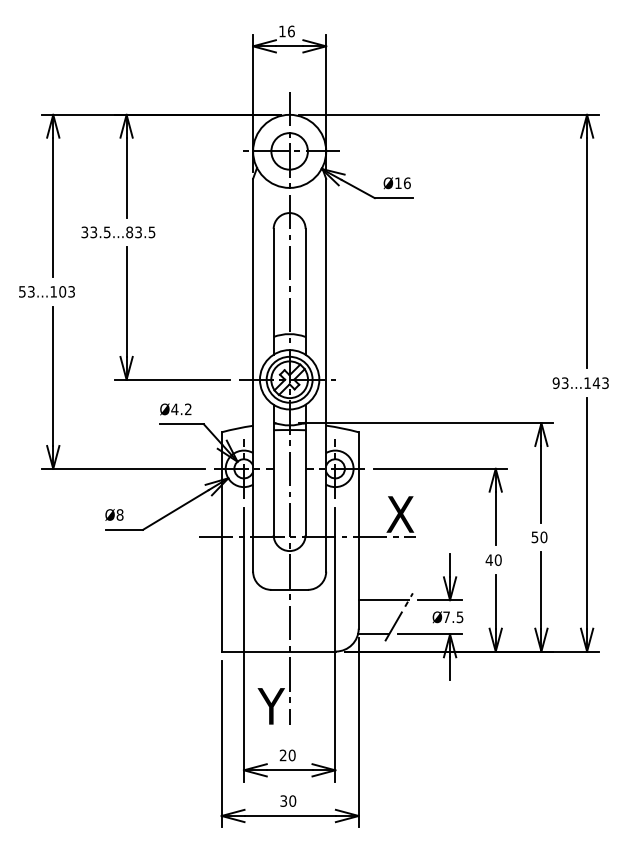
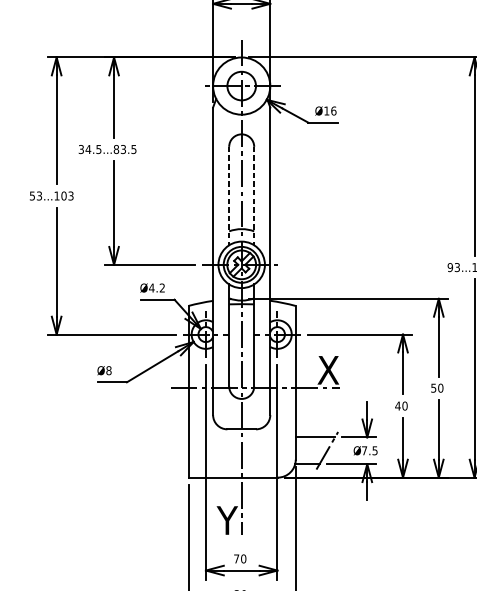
text: (93, 232) -> (88, 149), 33.5...83.5 -> 34.5...83.5
line: (273, 291) -> (229, 195), solid -> dashed
line: (305, 291) -> (254, 195), solid -> dashed
text: (282, 755) -> (236, 558), 20 -> 70

